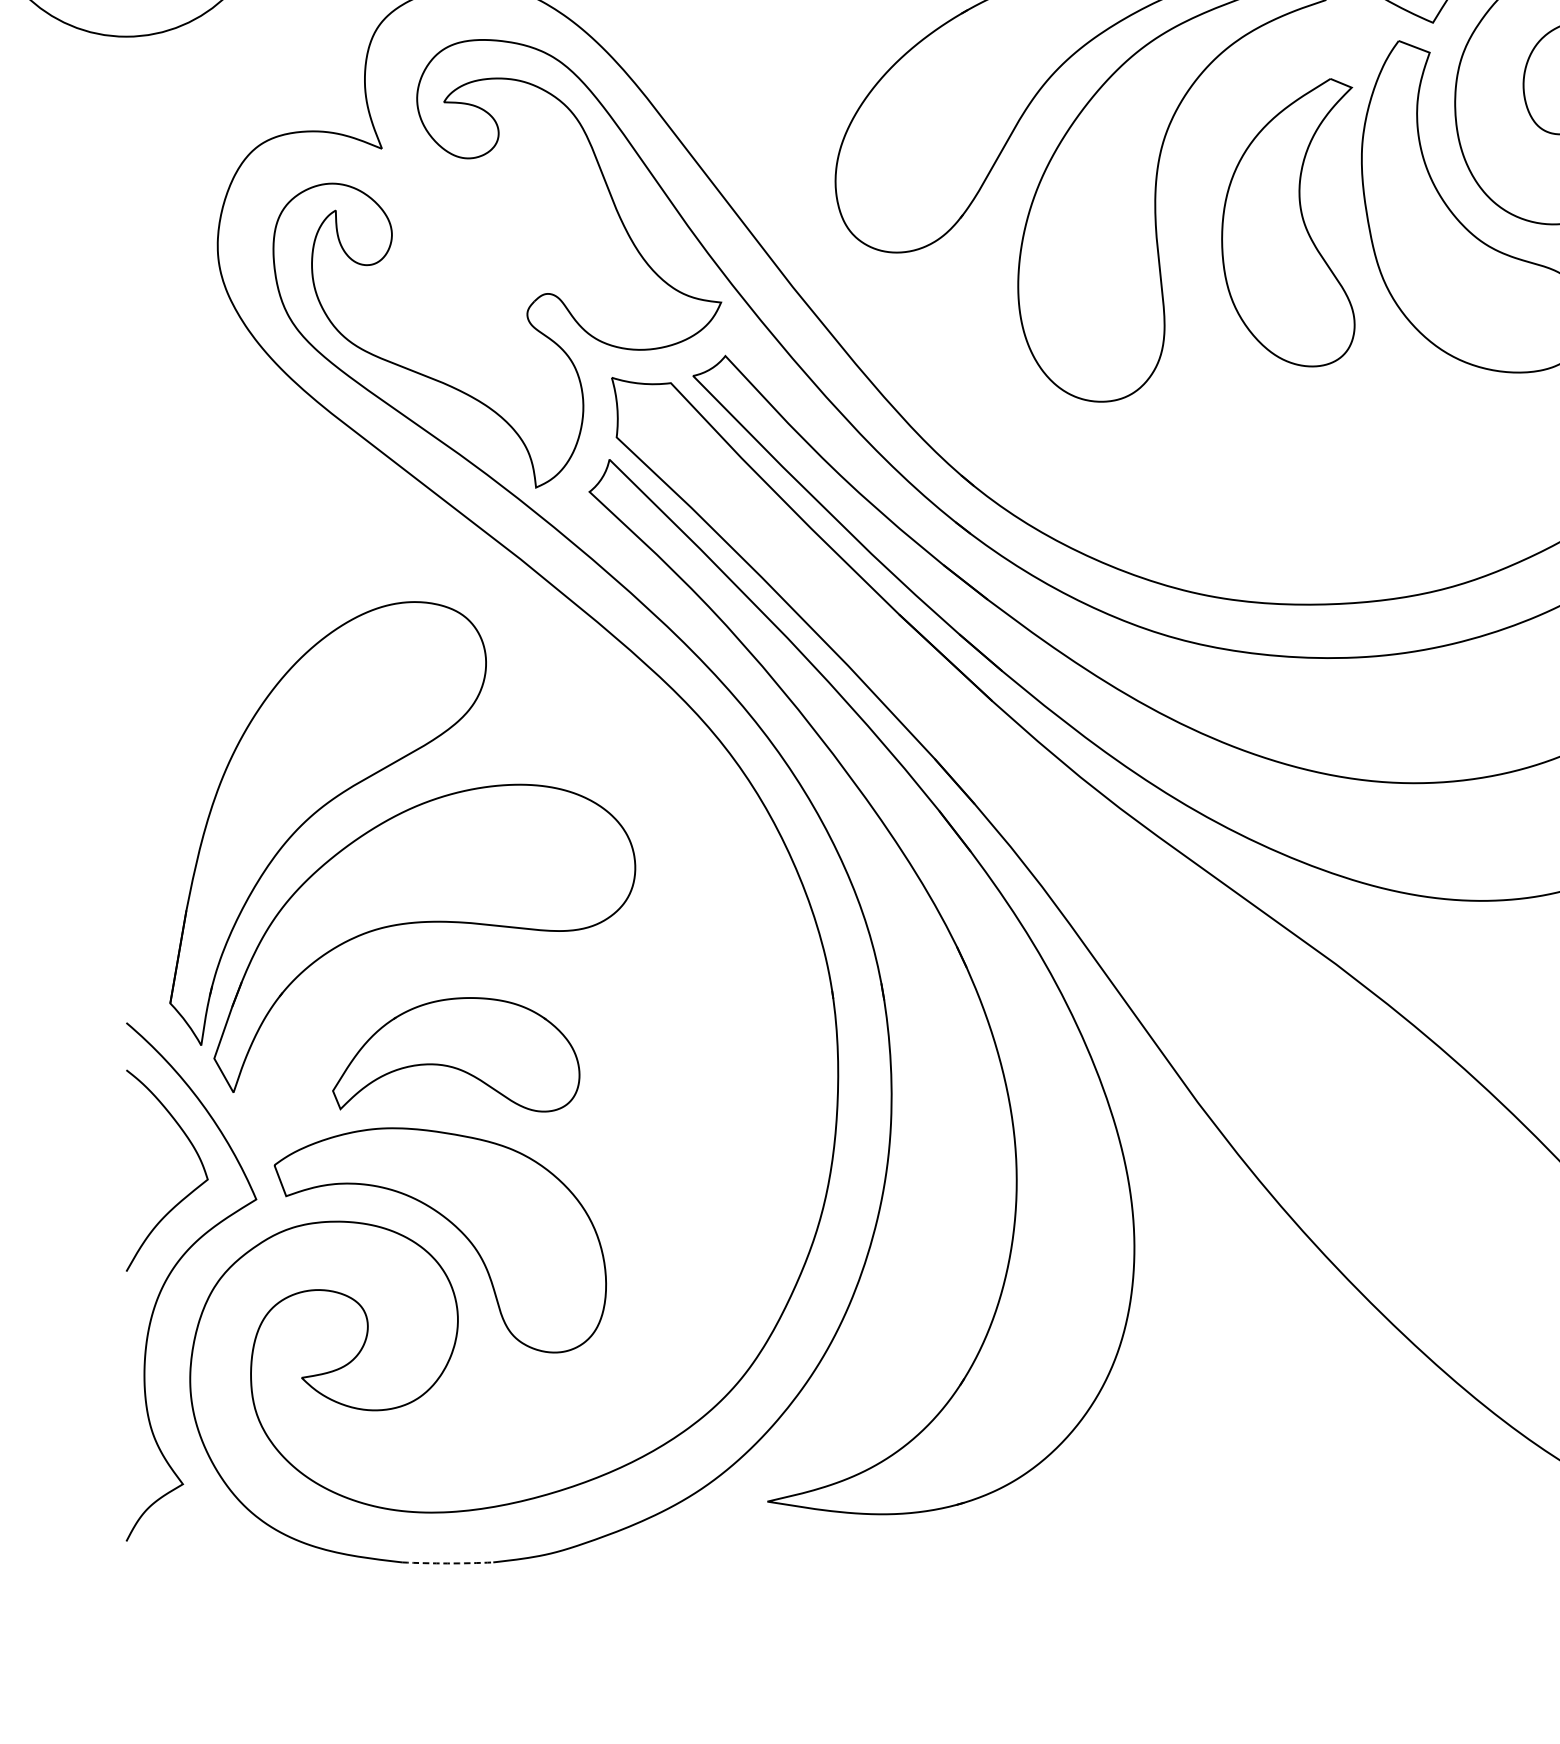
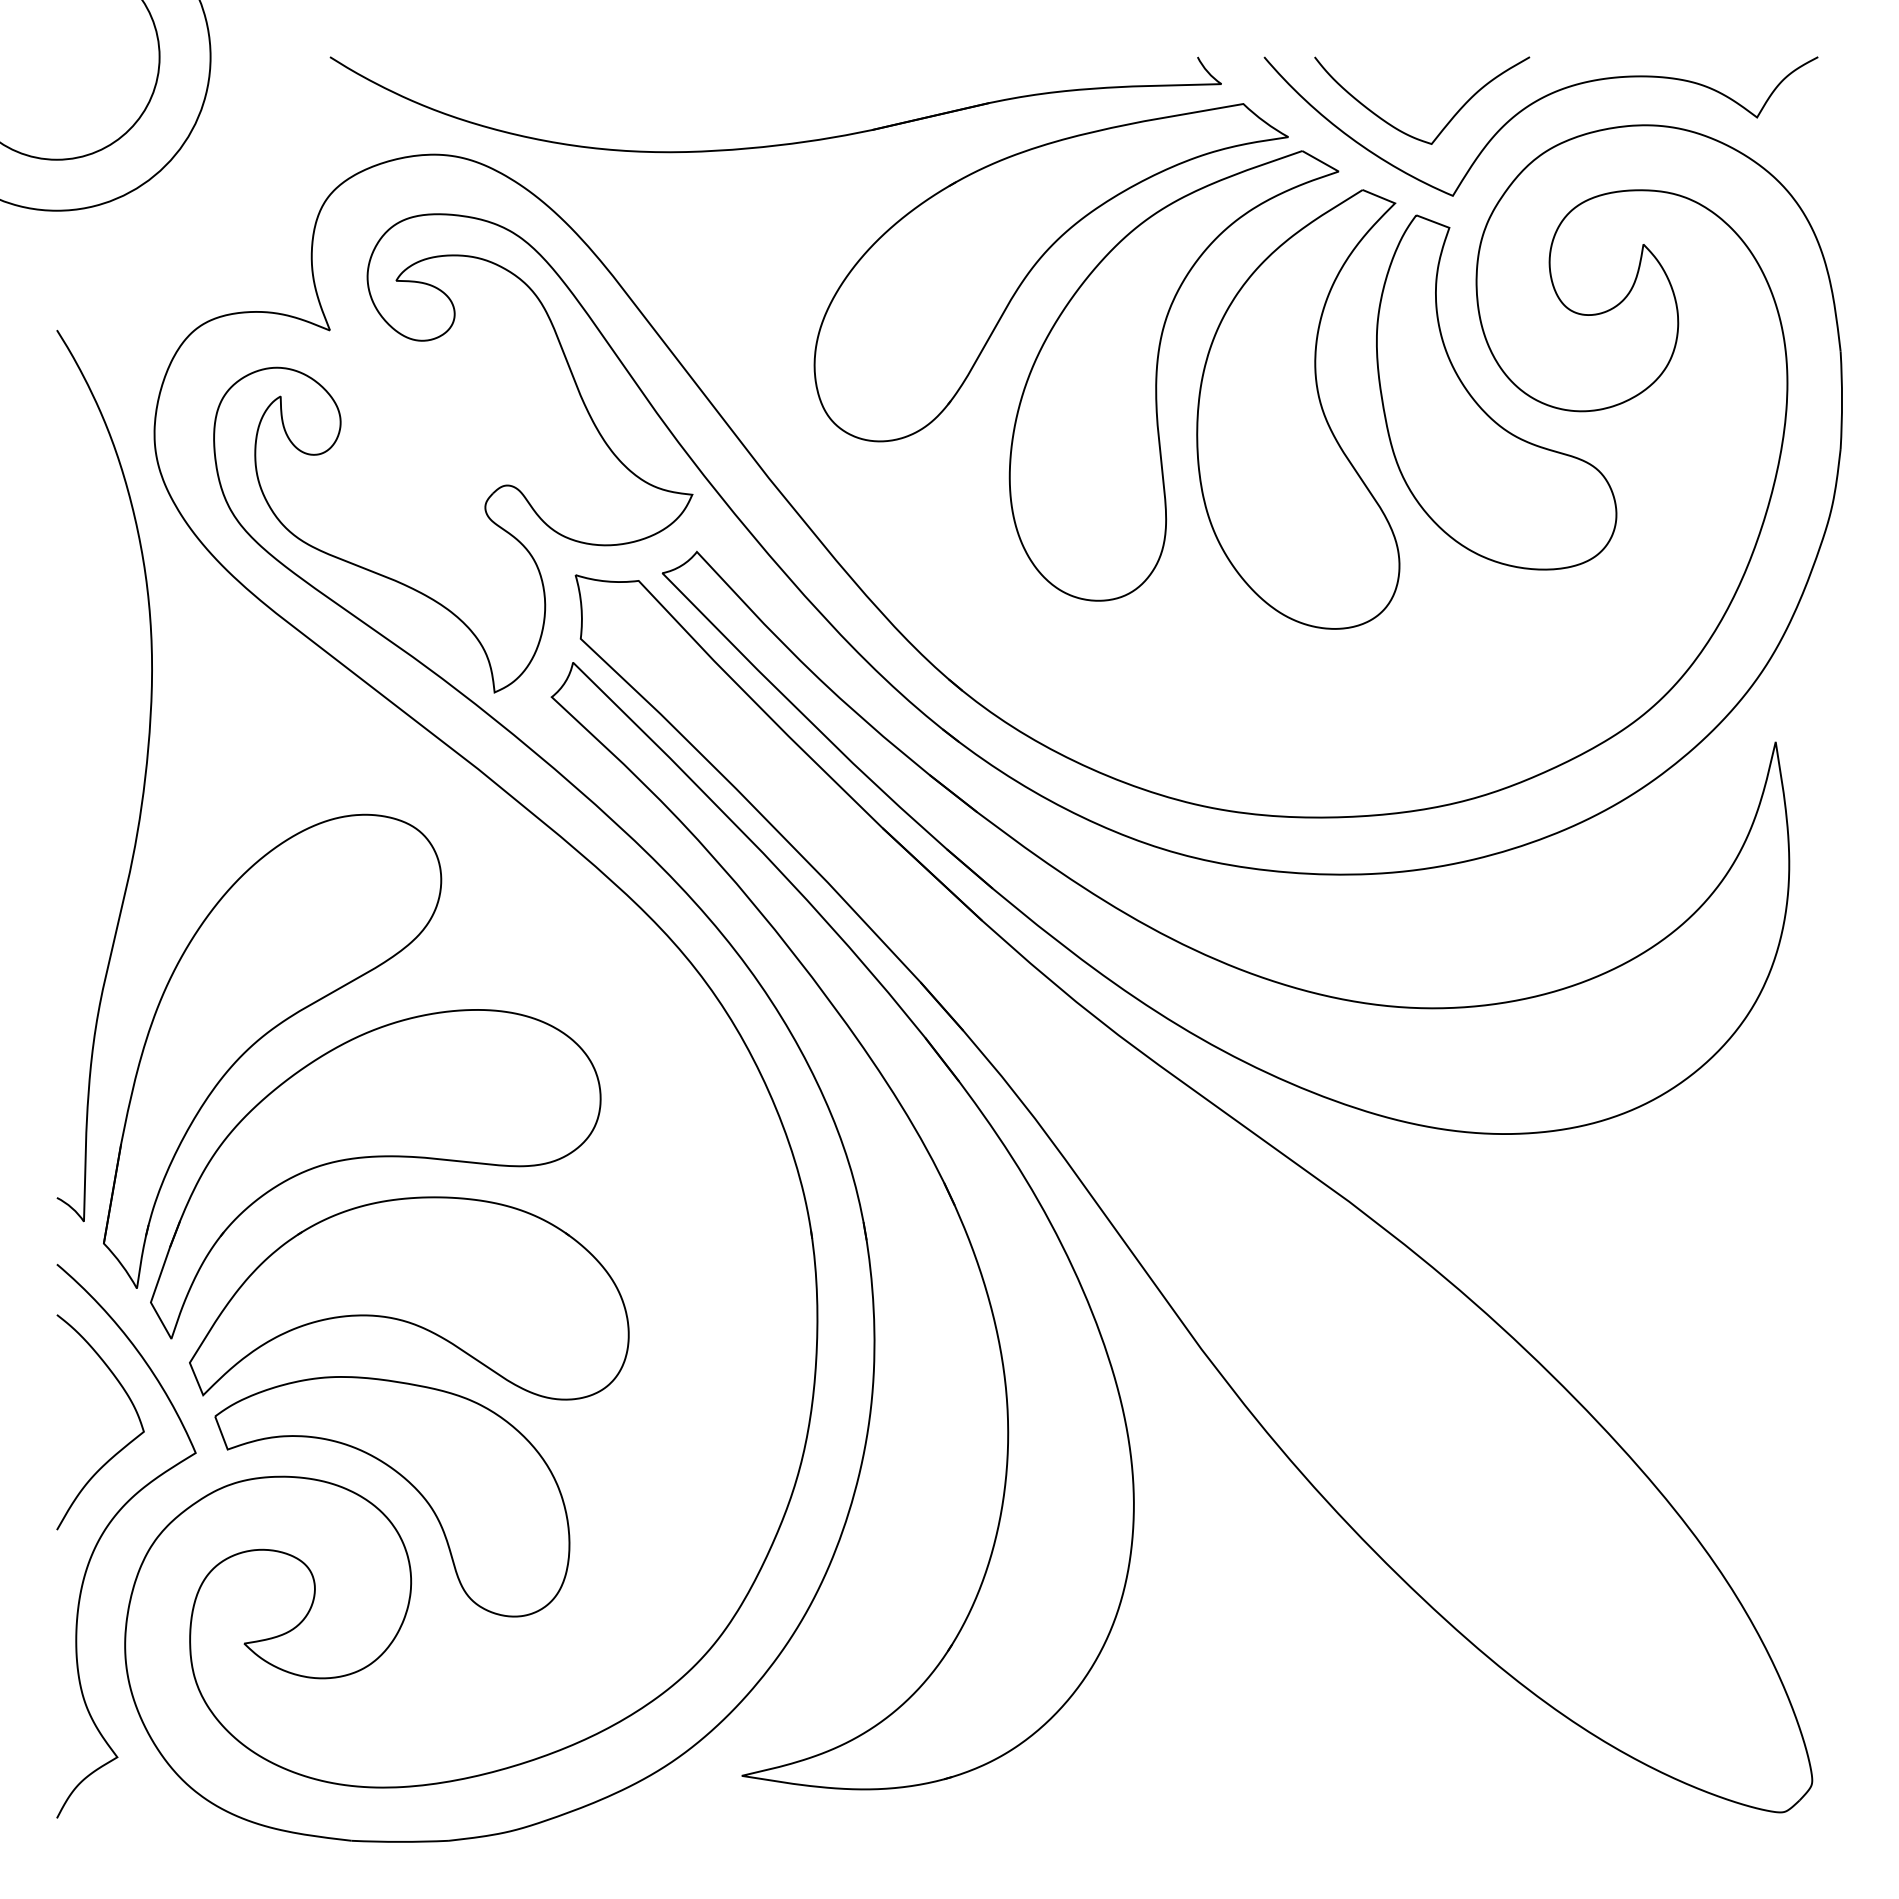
part: (1288, 222) -> (1298, 409), size x1.43
curve: (207, 570) -> (143, 781), added
part: (456, 1054) -> (409, 1298), size x1.67
arc: (447, 1563) -> (400, 1841), dashed -> solid

